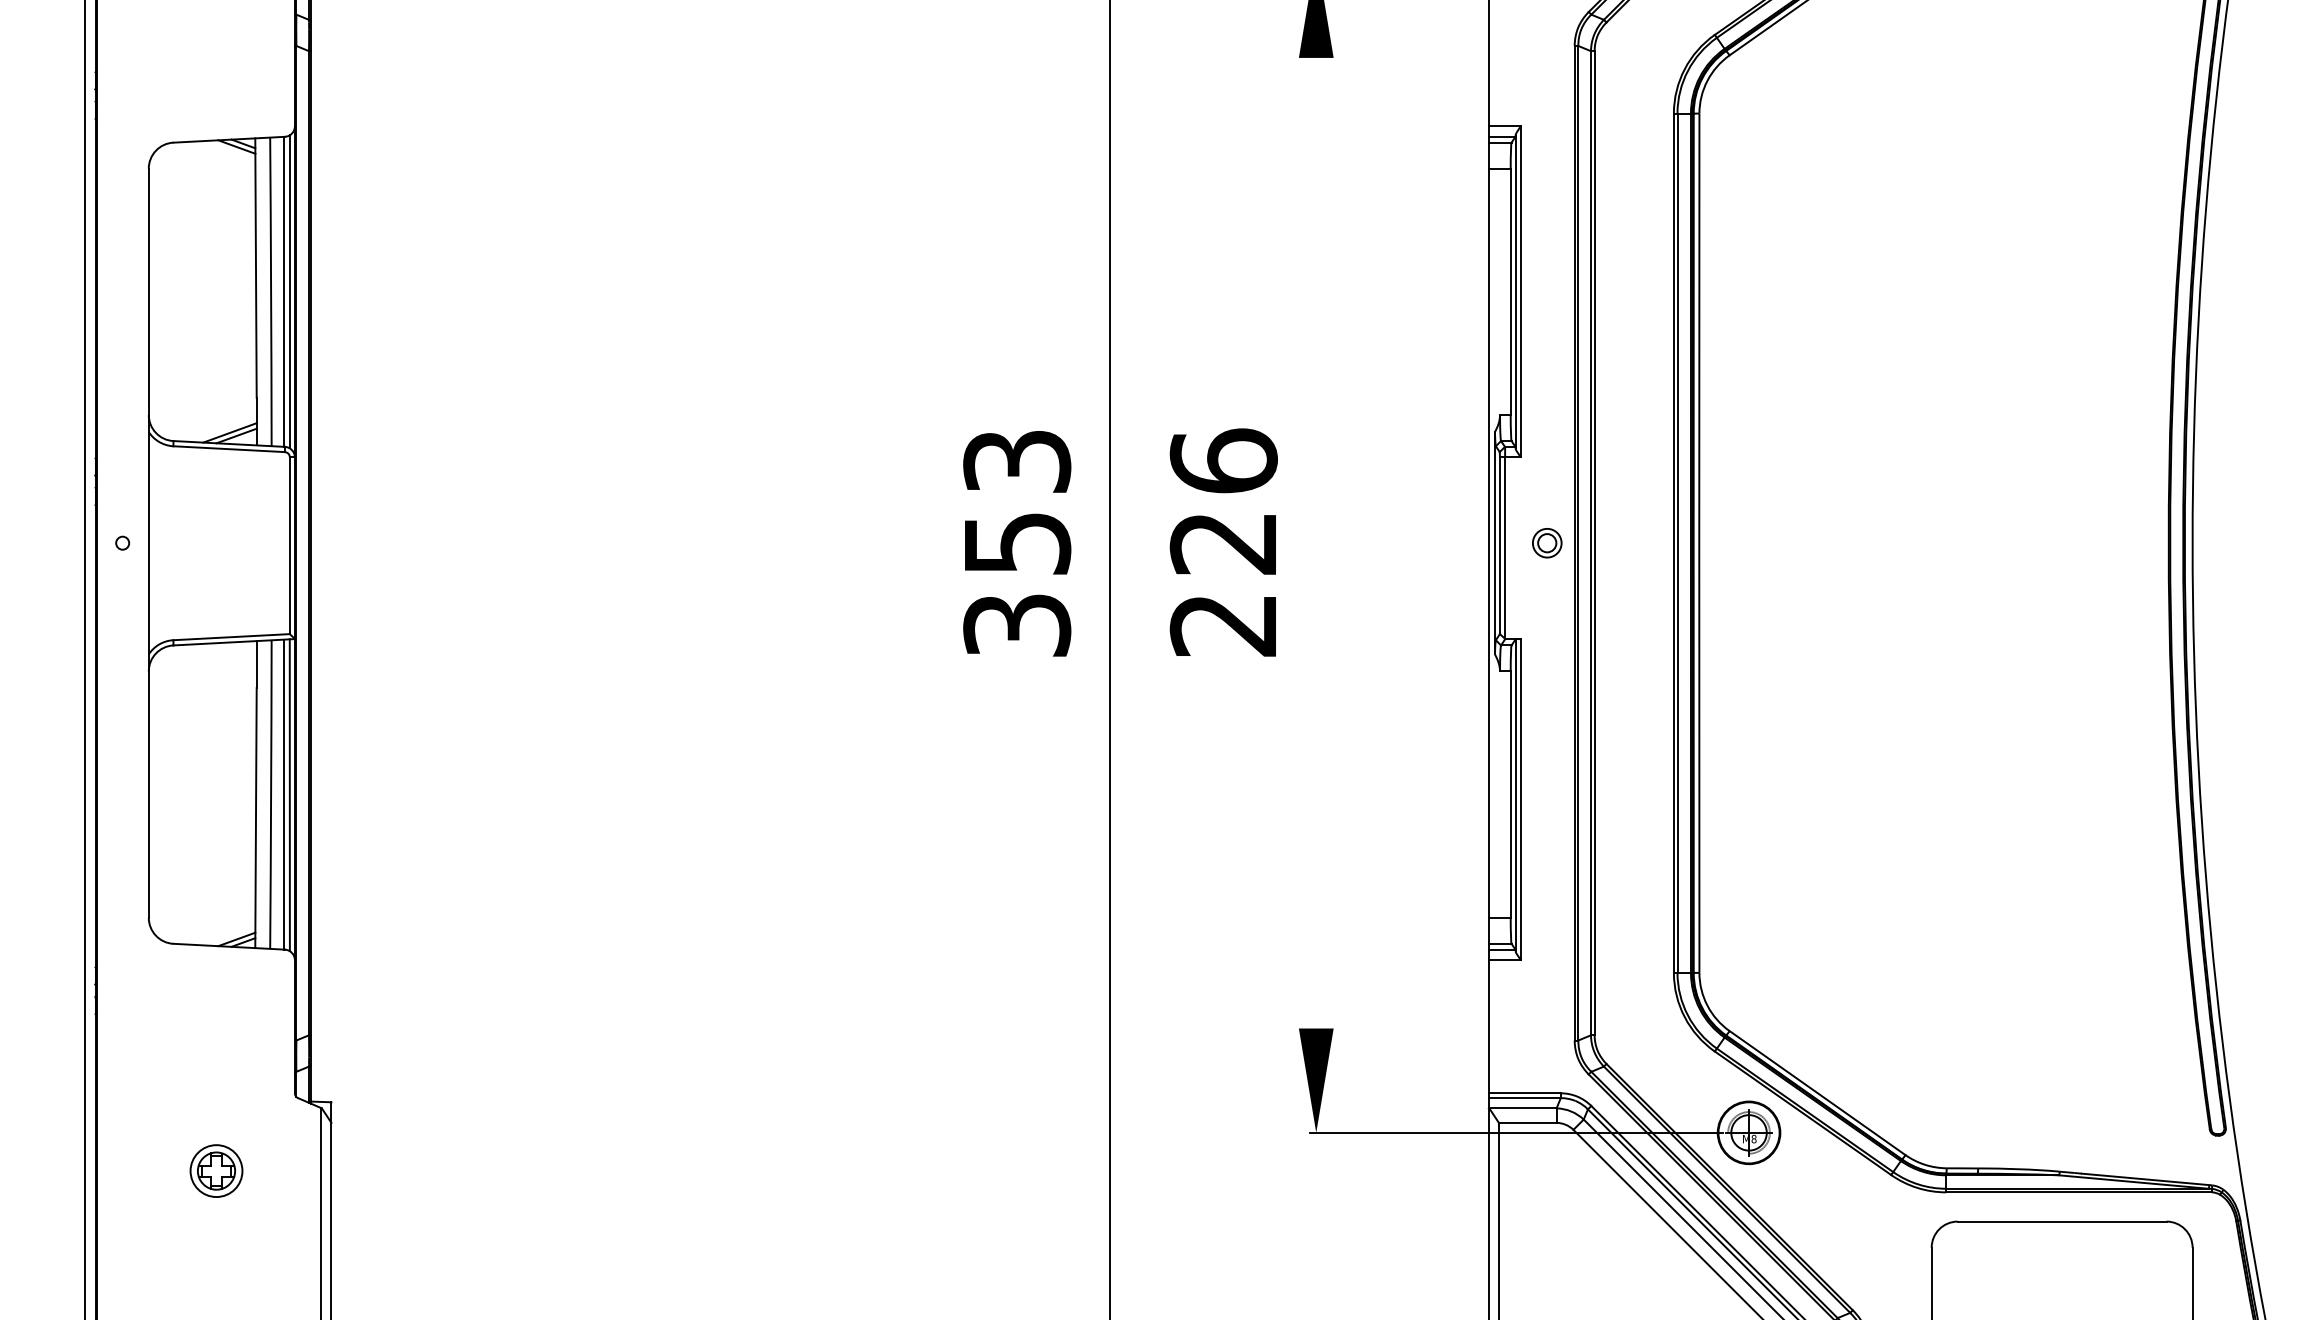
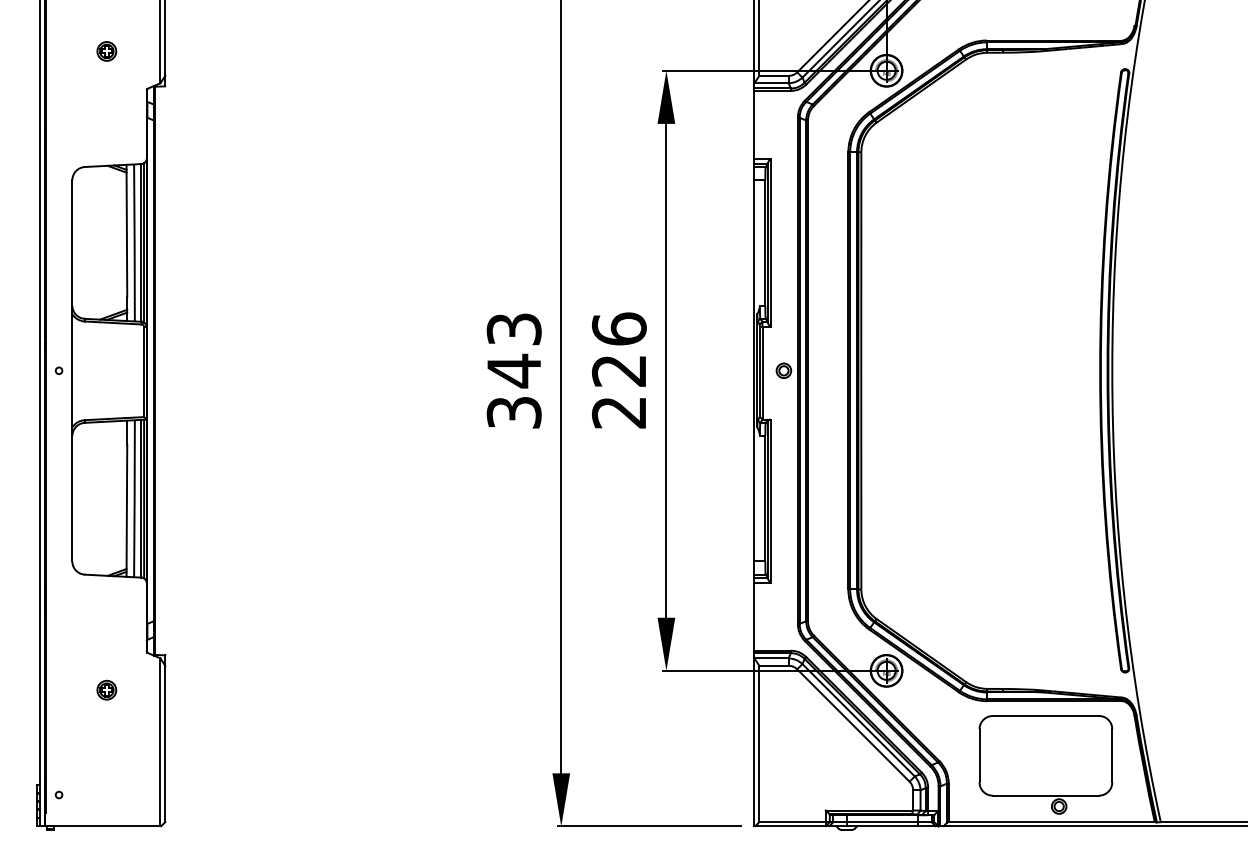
text: (1017, 542) -> (514, 370), 353 -> 343
line: (1316, 542) -> (666, 370), added
part: (215, 1169) -> (106, 689), size x0.71

